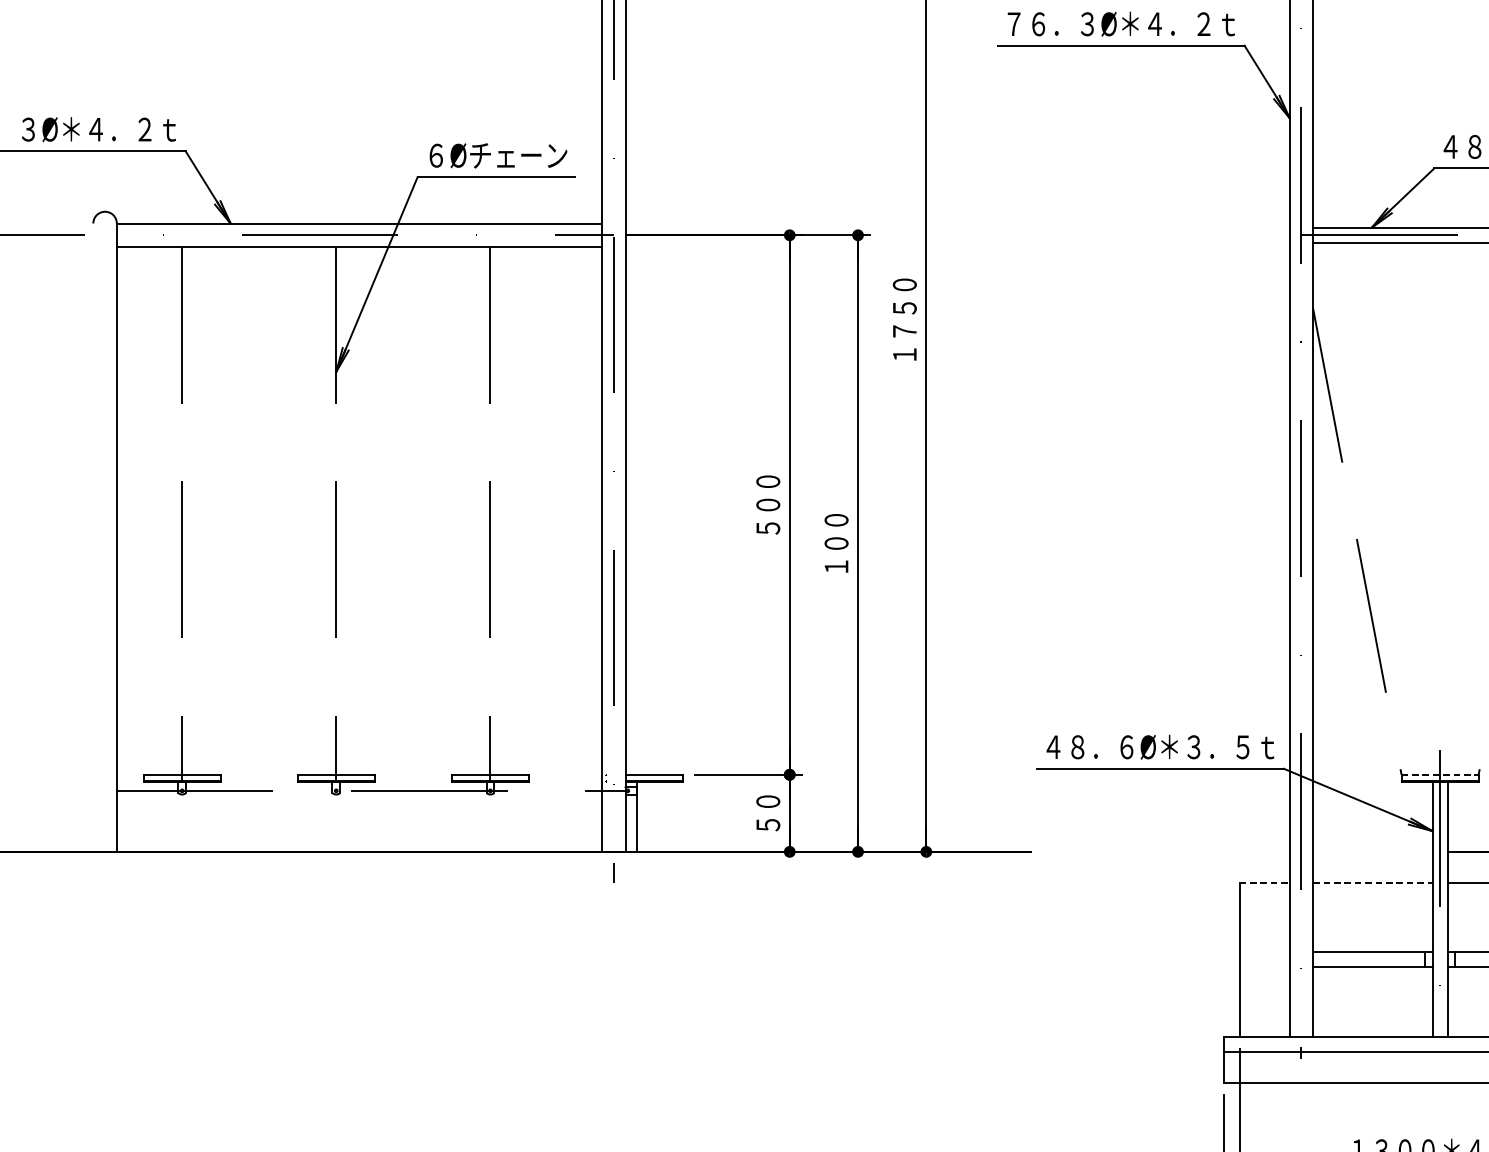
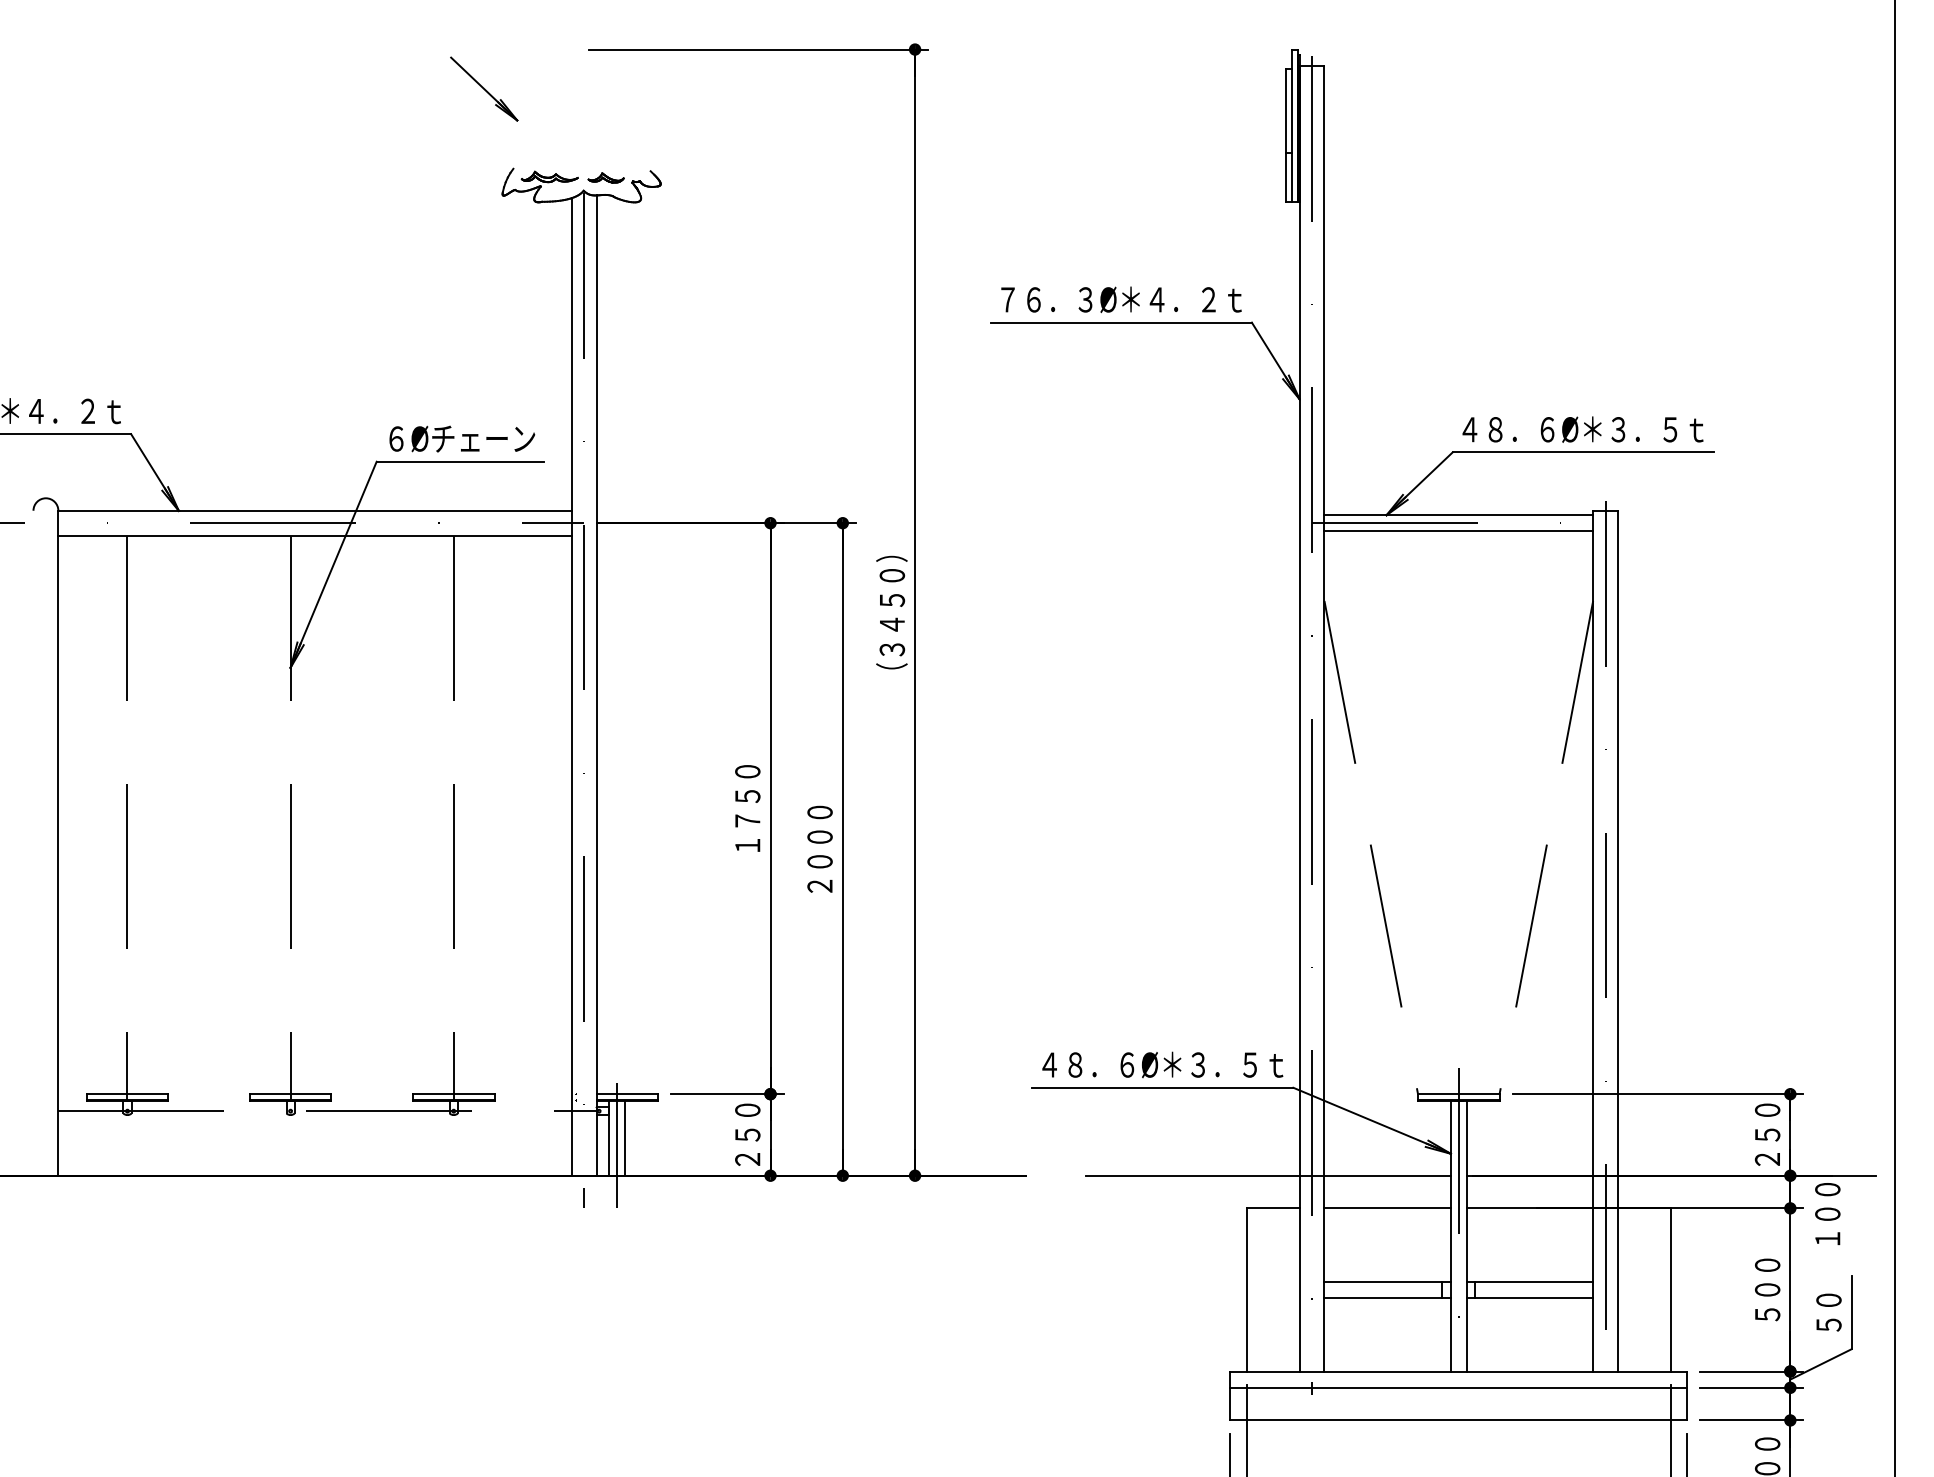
text: (904, 319) -> (891, 612), １７５０ -> （３４５０）
text: (767, 504) -> (747, 808), ５００ -> １７５０
text: (836, 542) -> (819, 848), １００ -> ２０００
line: (1439, 775) -> (1458, 1094), dashed -> solid
text: (767, 812) -> (747, 1134), ５０ -> ２５０
line: (651, 816) -> (624, 1138), added
line: (644, 823) -> (616, 1145), added
line: (1259, 851) -> (1267, 1175), added
line: (1265, 882) -> (1273, 1208), dashed -> solid
line: (1373, 882) -> (1388, 1208), dashed -> solid

